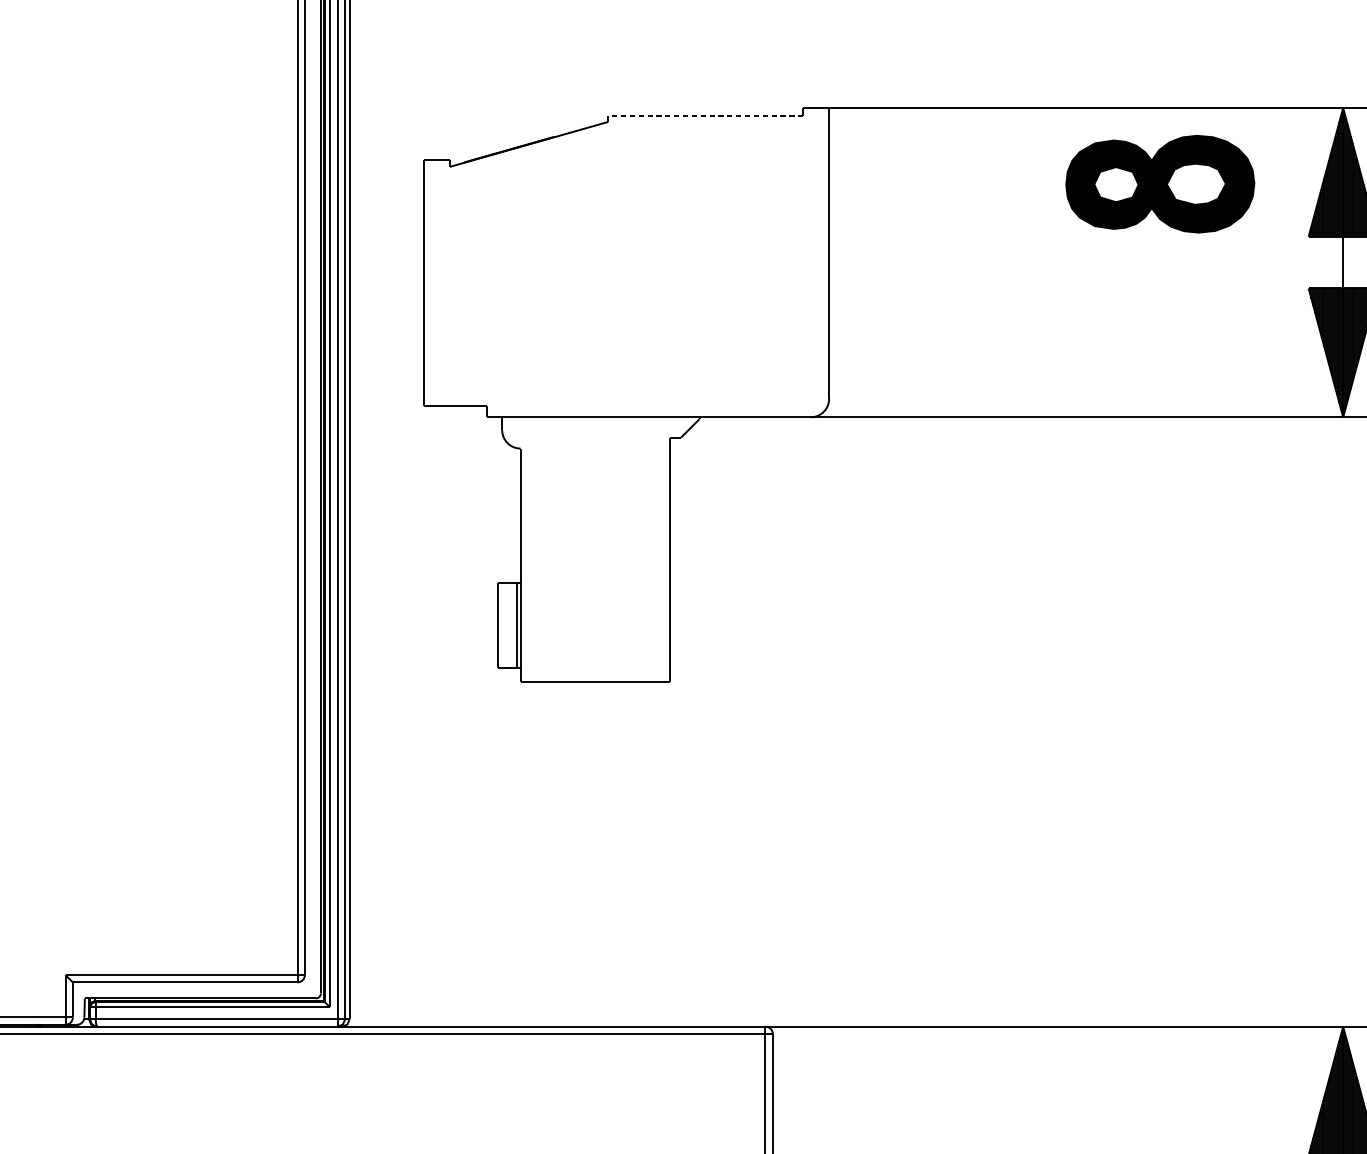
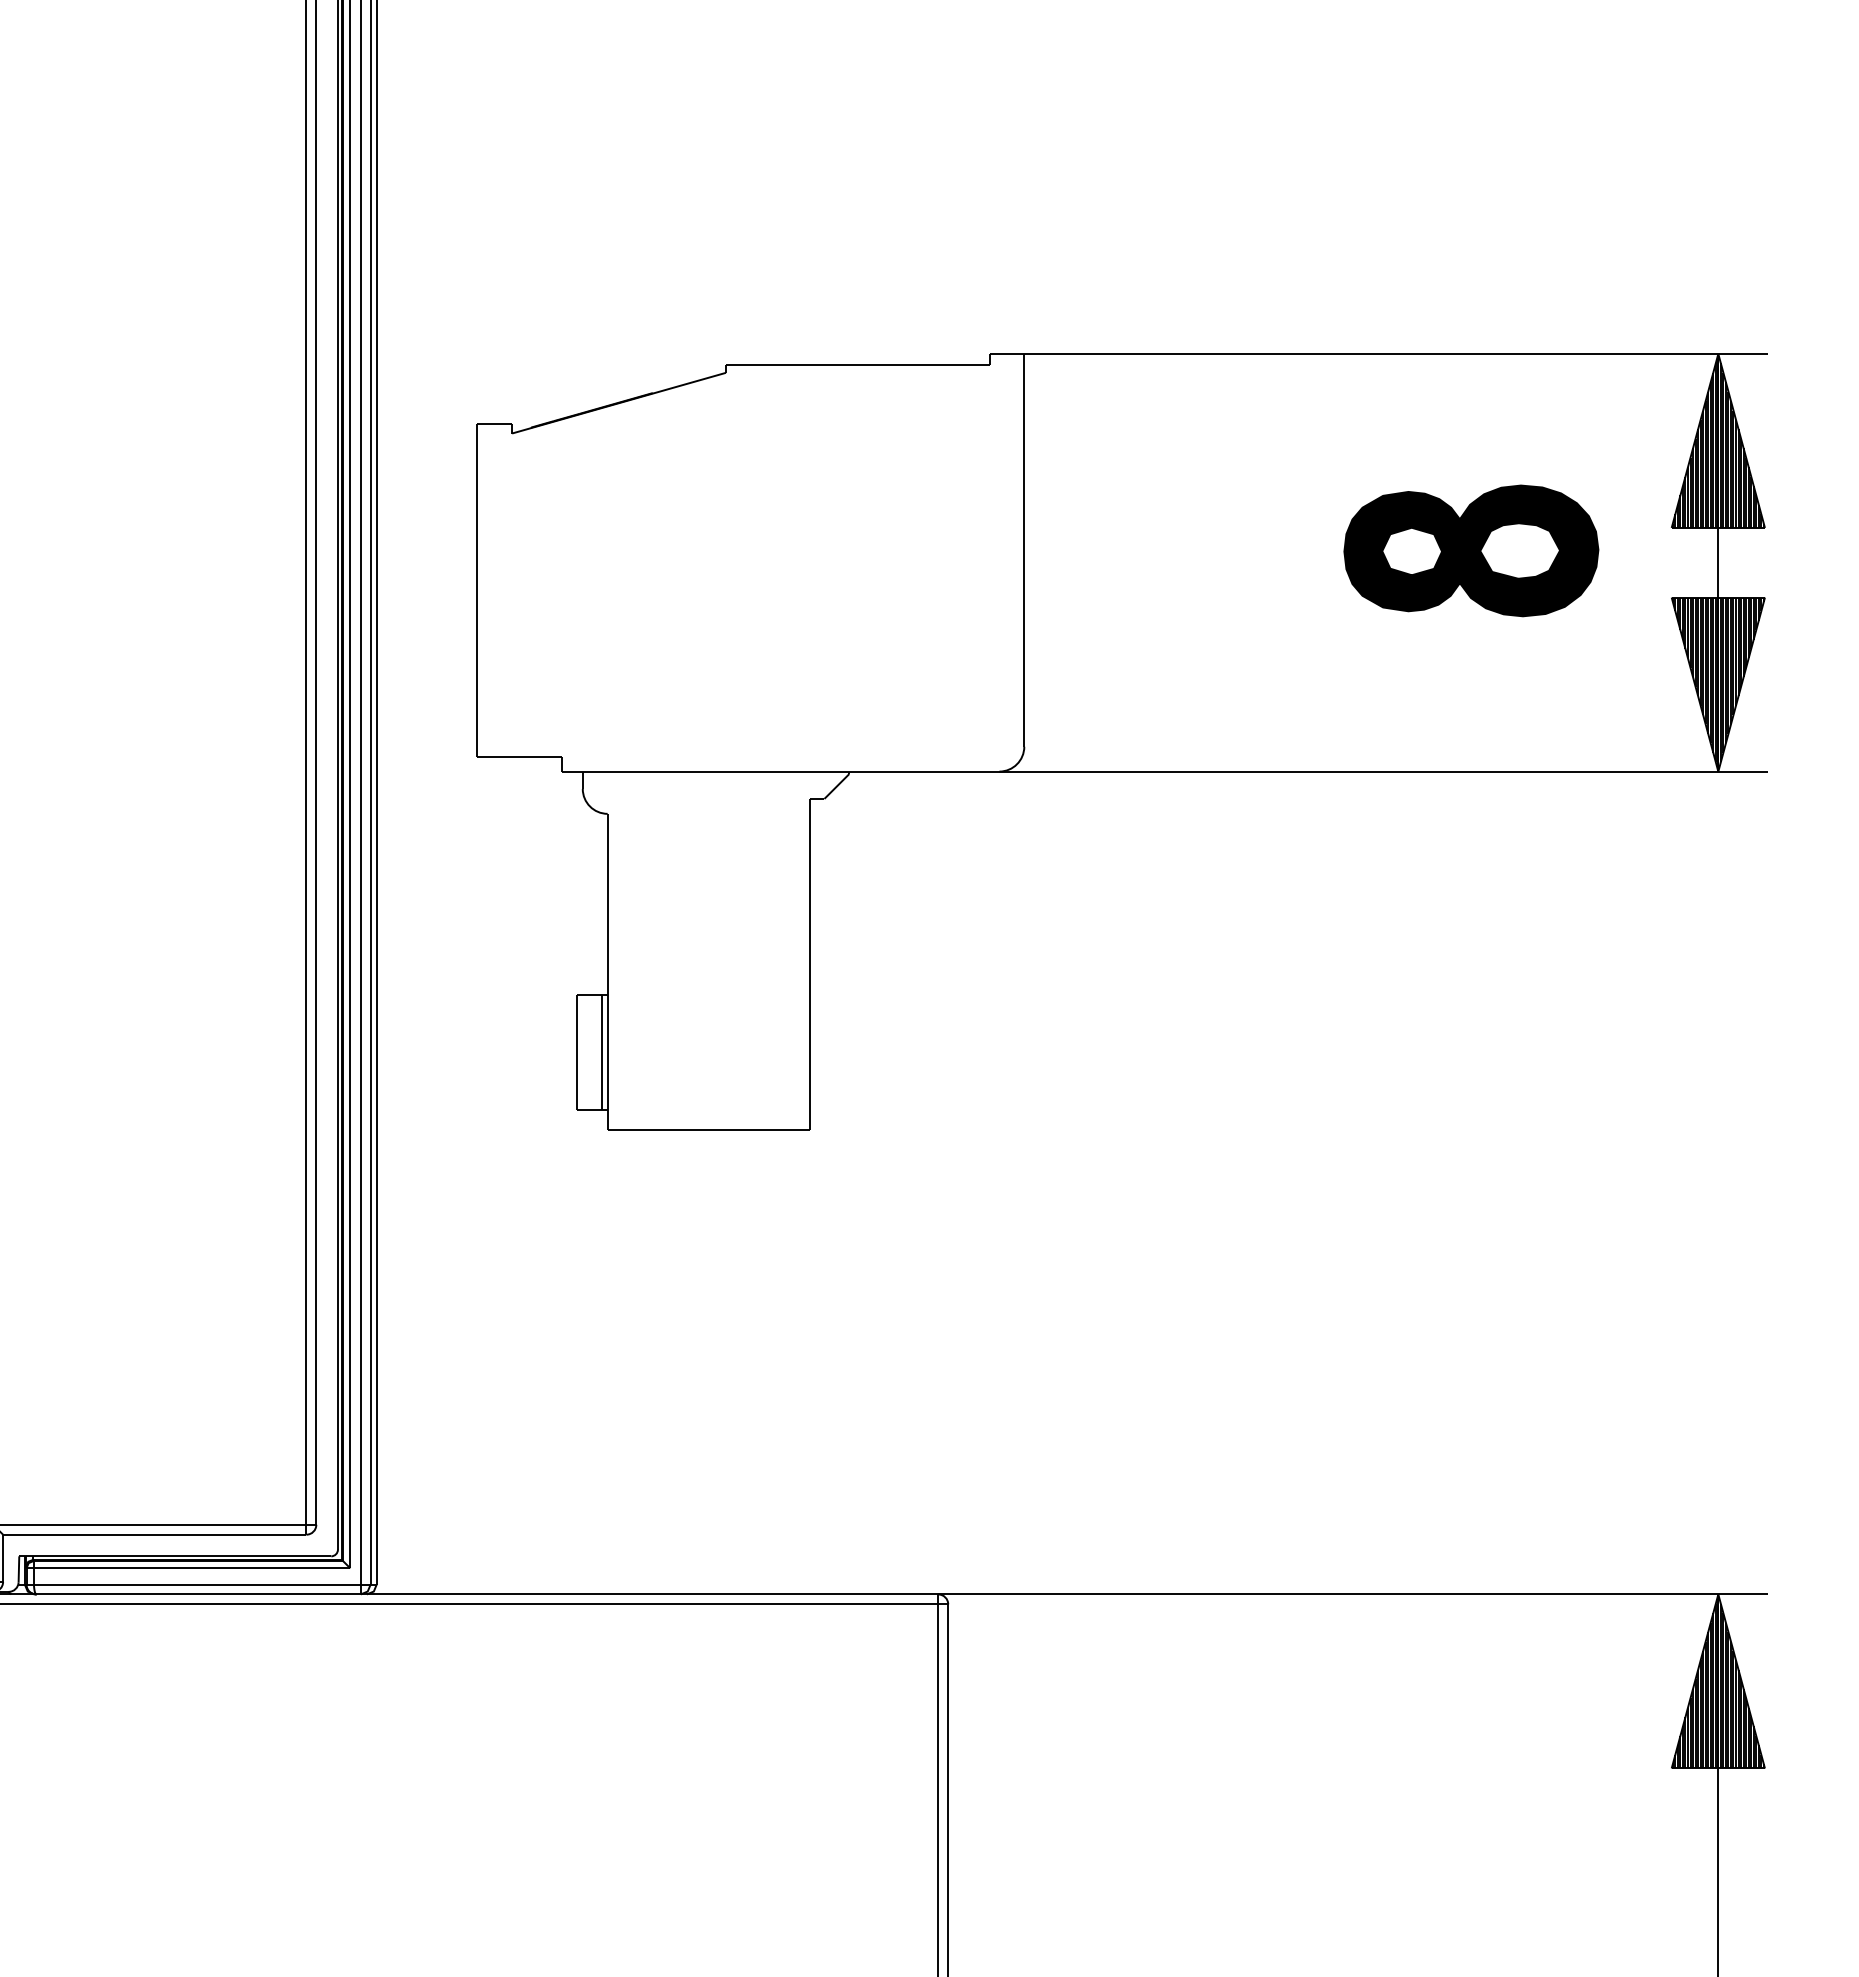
line: (705, 115) -> (857, 364), dashed -> solid
part: (1160, 183) -> (1471, 550), moved

